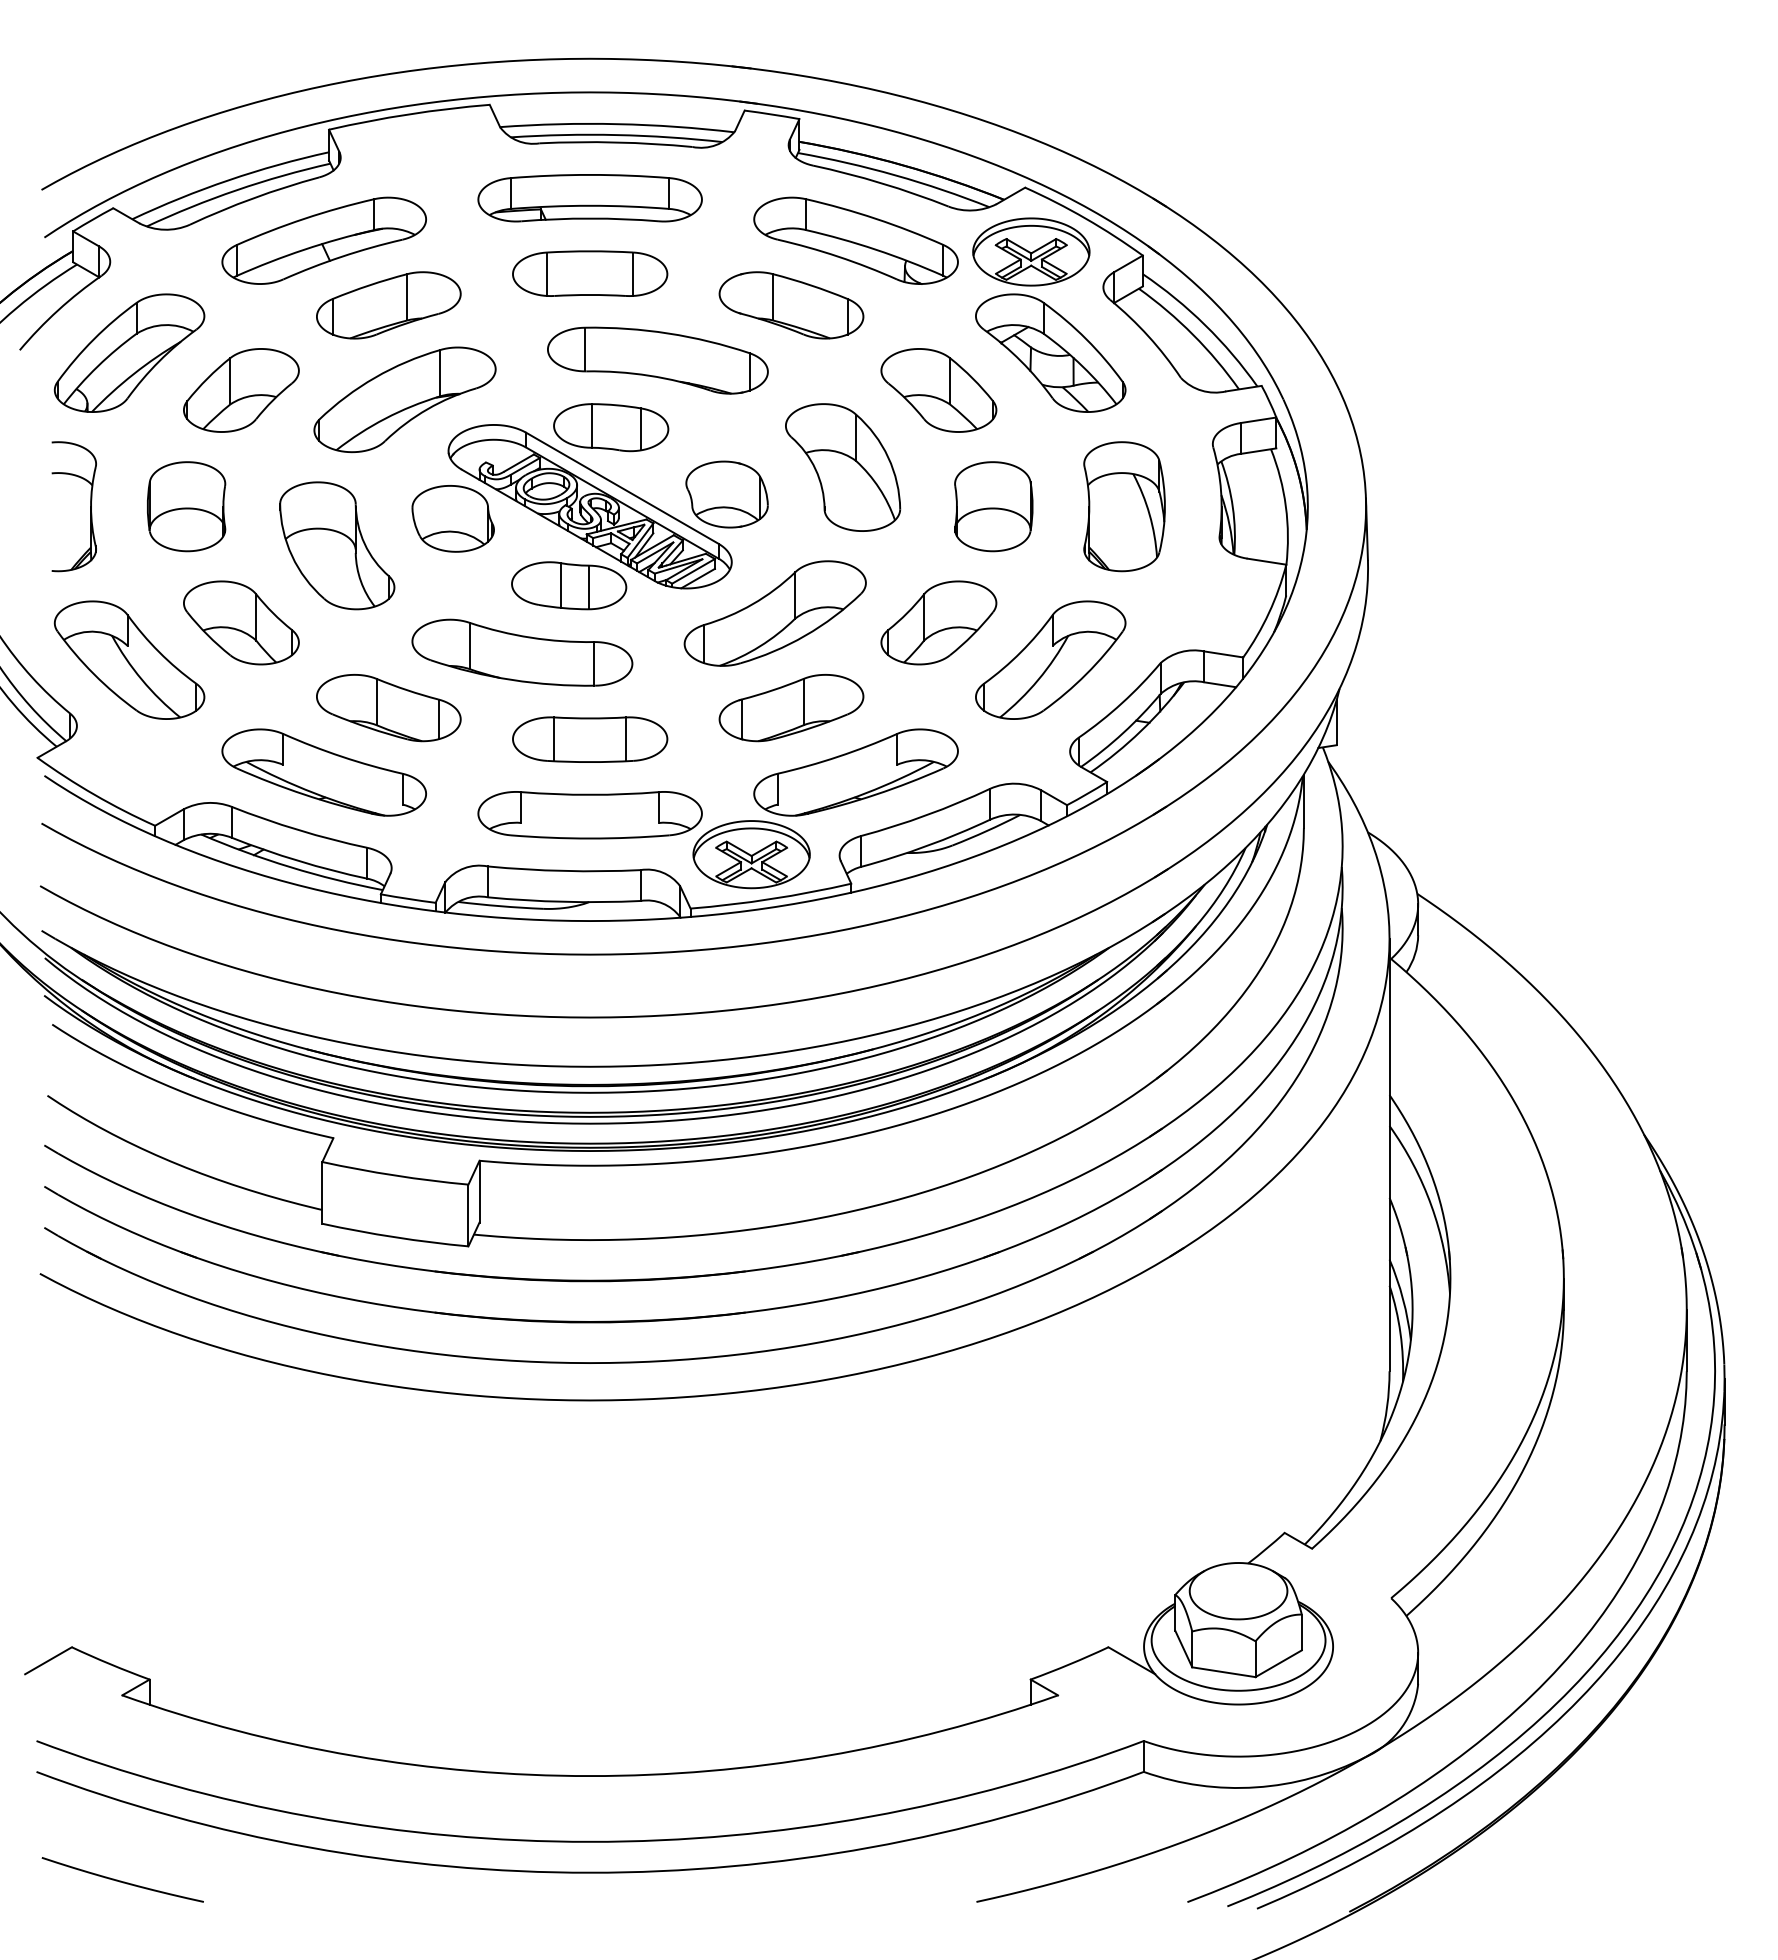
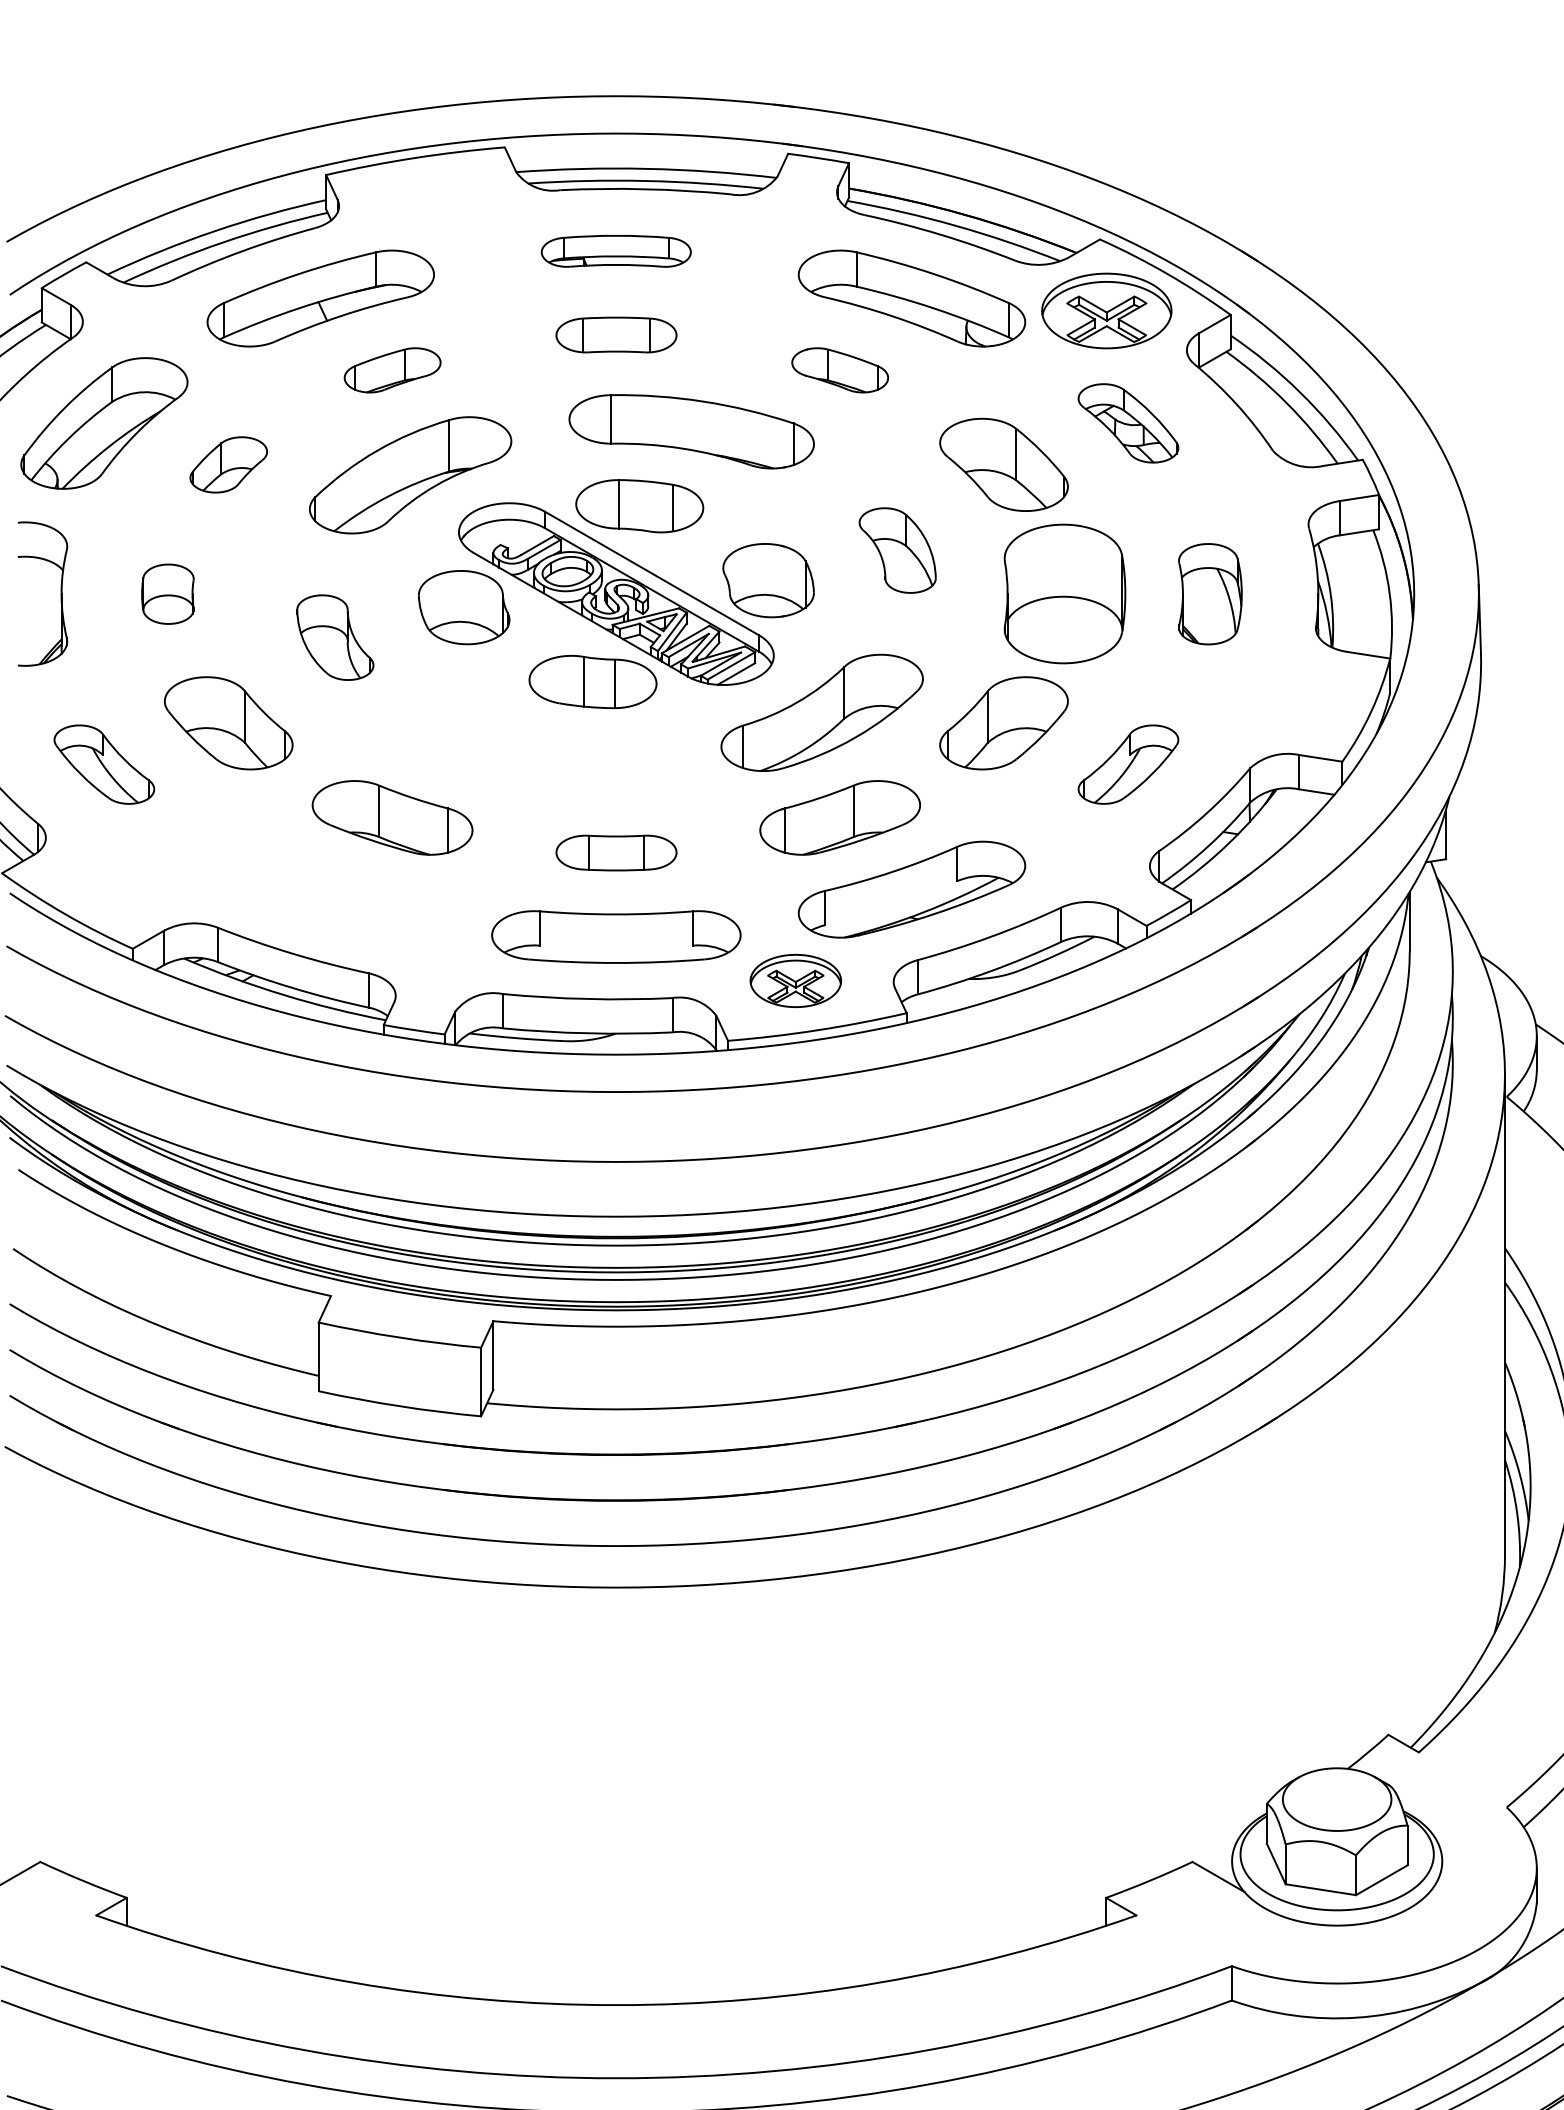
part: (589, 198) -> (615, 251), size x0.6
part: (590, 273) -> (616, 334), size x0.7
part: (388, 305) -> (392, 370), size x0.6
part: (791, 305) -> (840, 370), size x0.6
part: (1050, 352) -> (1128, 422), size x0.6
part: (241, 390) -> (228, 464), size x0.6
part: (843, 467) -> (897, 550), size x0.6
part: (186, 506) -> (167, 593), size x0.6
part: (993, 506) -> (1064, 593), size x1.4
part: (1124, 506) -> (1210, 593), size x0.7
part: (337, 545) -> (335, 637), size x0.6
part: (522, 652) -> (541, 756), removed
part: (129, 659) -> (104, 763), size x0.6
part: (1050, 659) -> (1128, 763), size x0.6
part: (590, 739) -> (616, 852), size x0.7
part: (323, 772) -> (319, 889), removed
part: (751, 854) -> (795, 980), size x0.7

